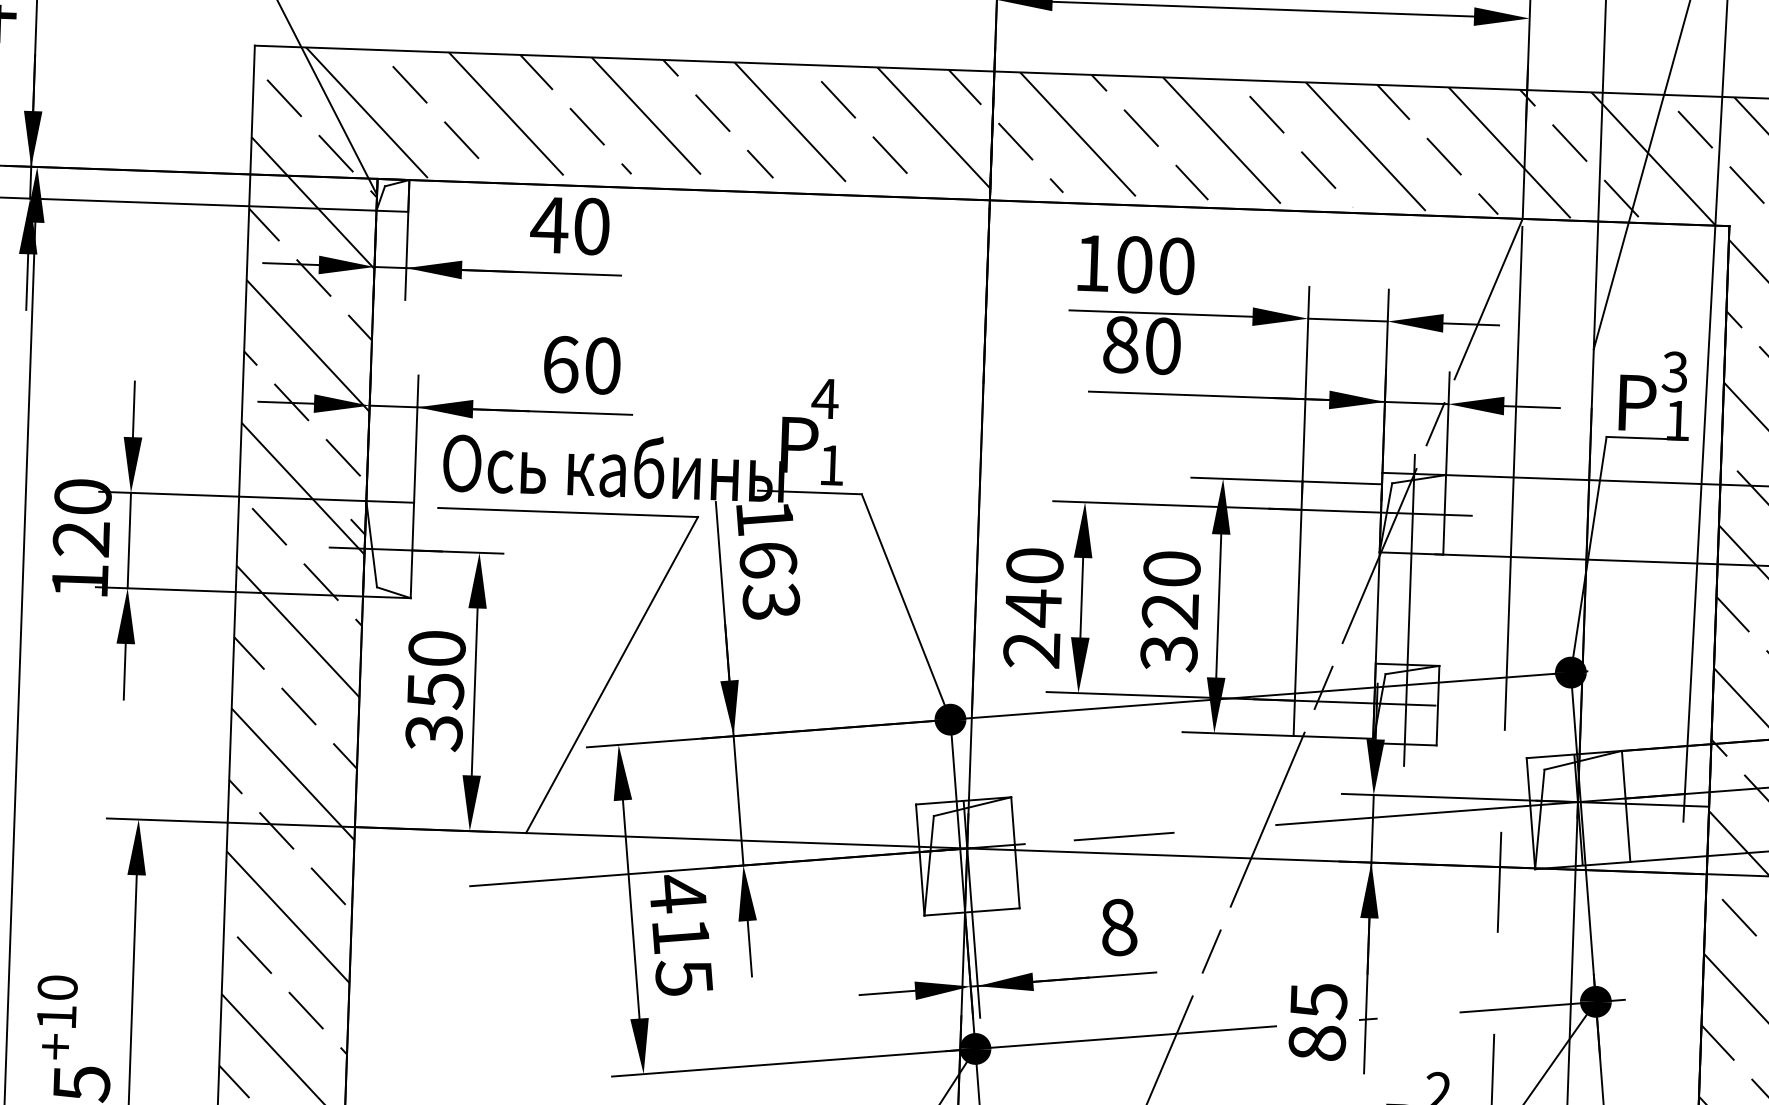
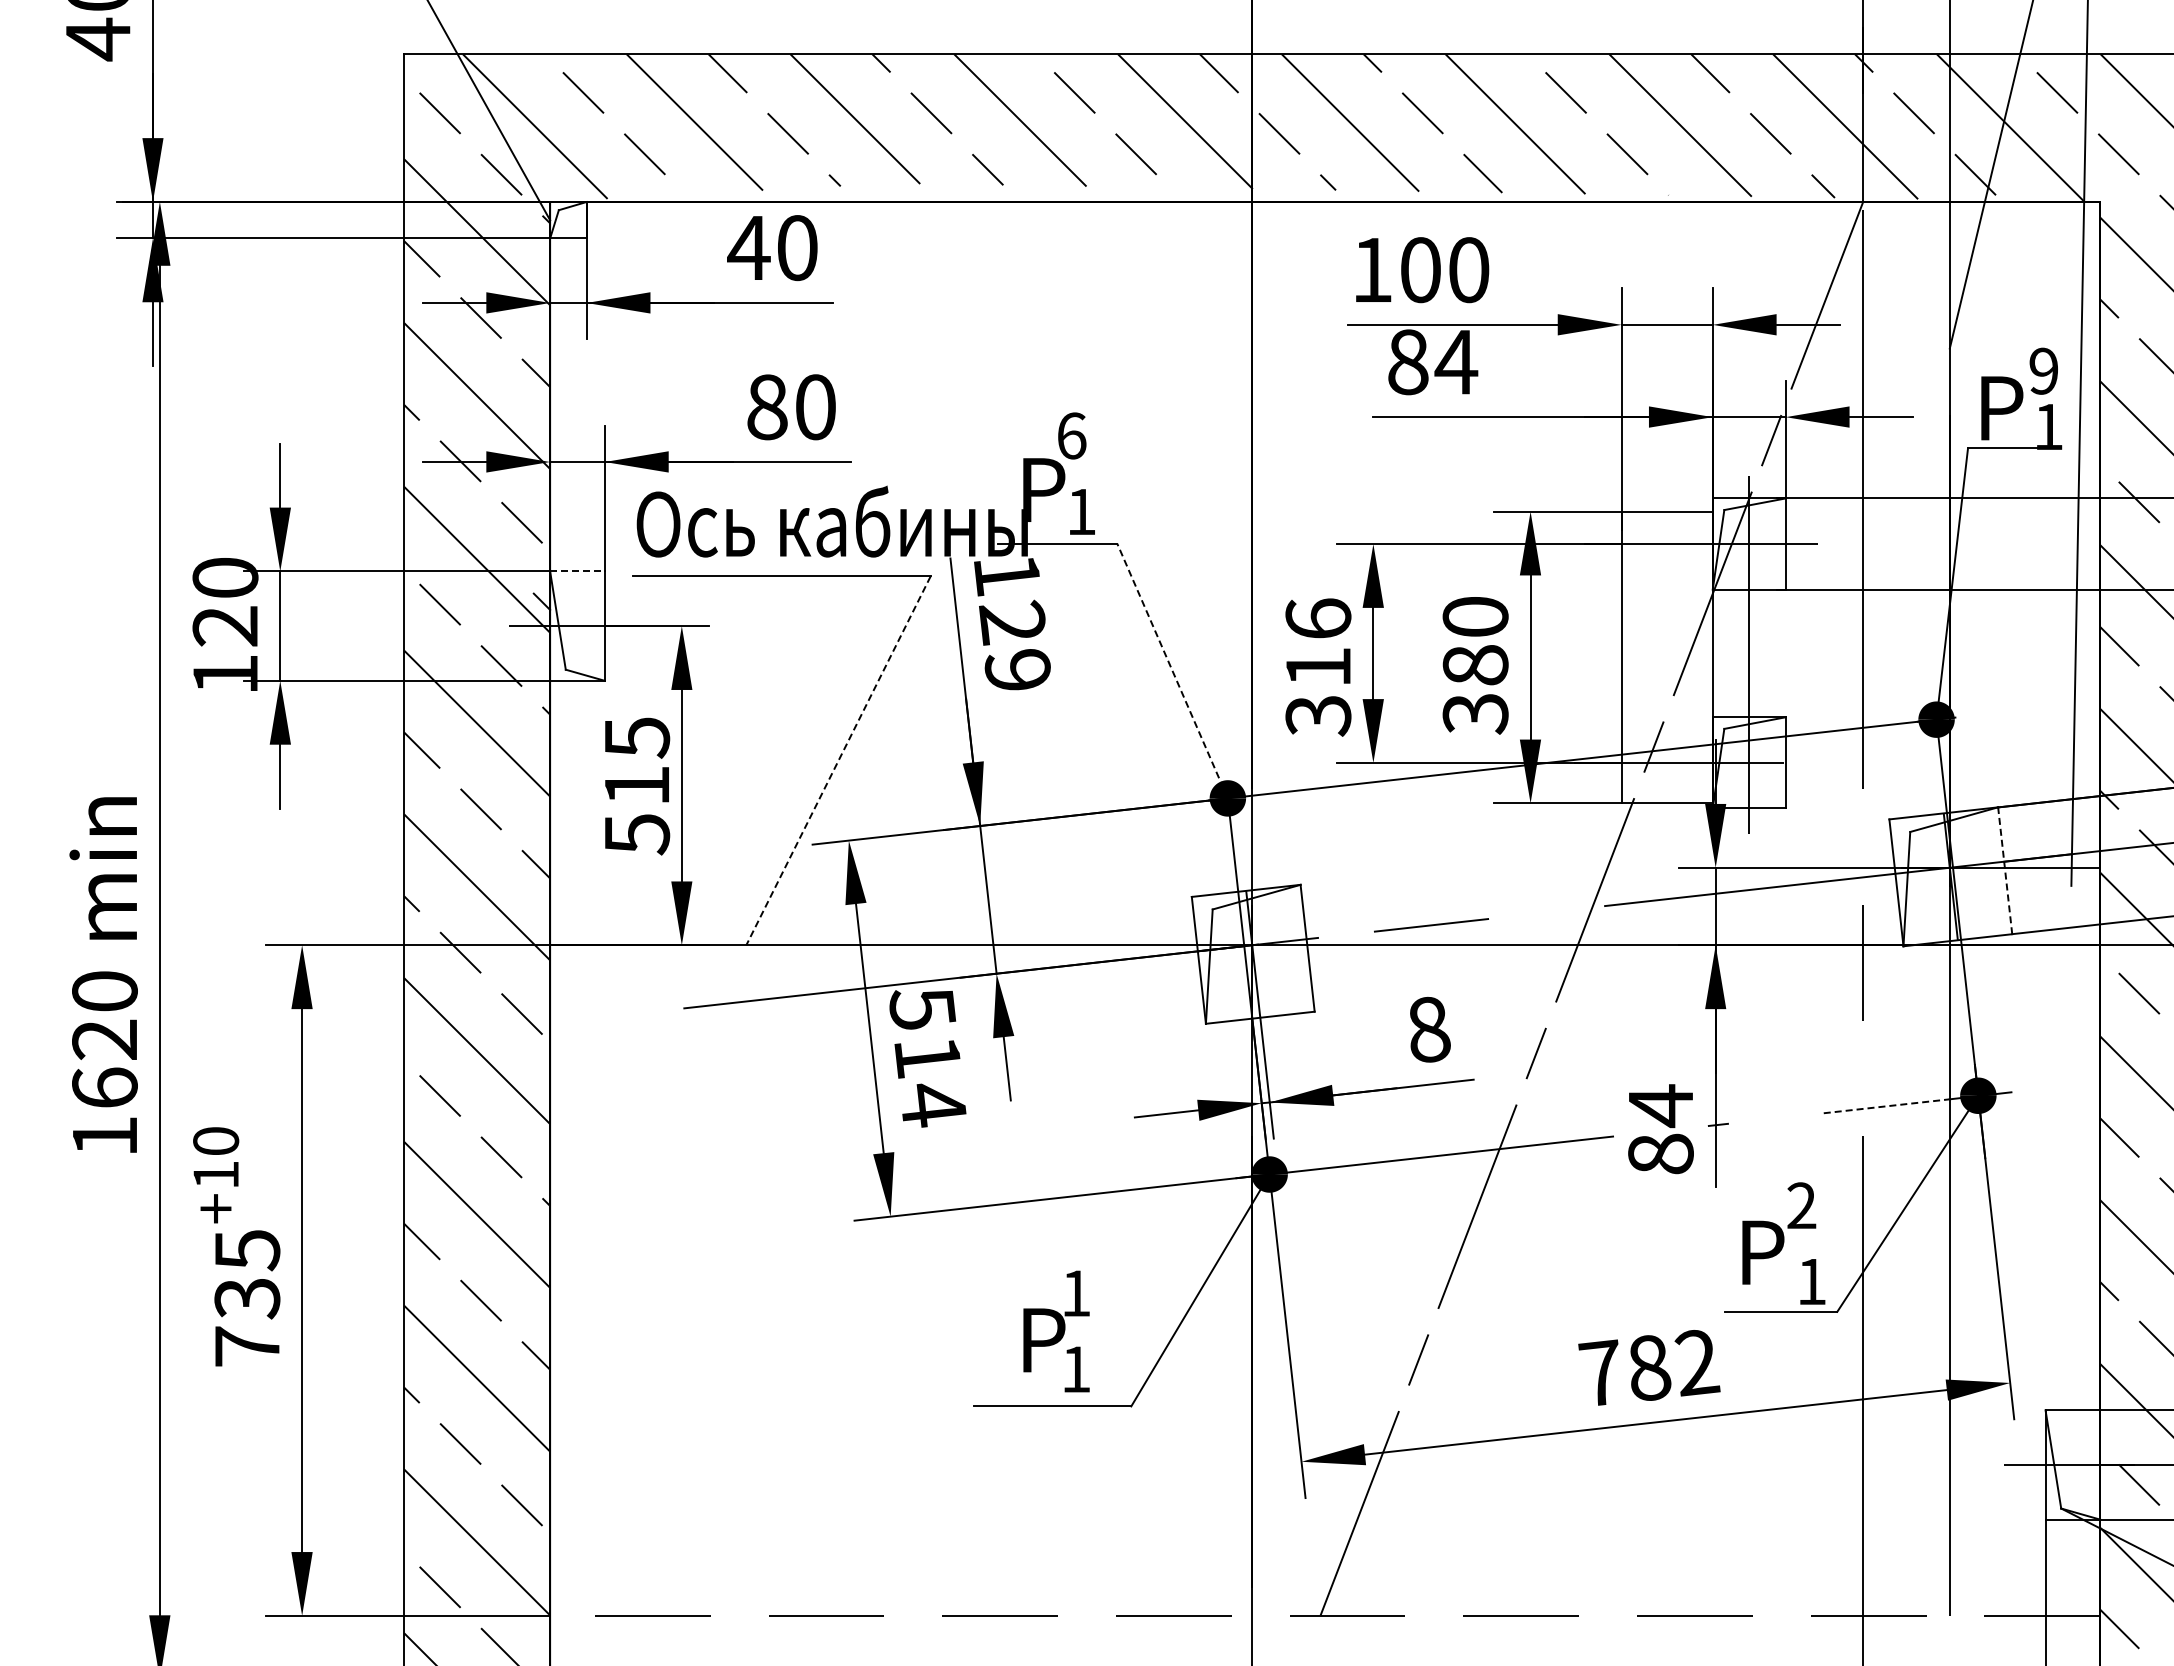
text: (1163, 346) -> (1456, 362), 80 -> 84
text: (560, 364) -> (767, 407), 60 -> 80
text: (1674, 371) -> (2043, 370), 3 -> 9
text: (825, 398) -> (1071, 435), 4 -> 6
line: (390, 501) -> (577, 571), solid -> dashed
text: (769, 579) -> (1014, 645), 163 -> 129
line: (906, 607) -> (1172, 671), solid -> dashed
text: (1033, 608) -> (1318, 667), 240 -> 316
text: (1170, 611) -> (1475, 665), 320 -> 380
line: (612, 675) -> (838, 761), solid -> dashed
text: (435, 691) -> (637, 786), 350 -> 515
line: (1626, 806) -> (2005, 870), solid -> dashed
text: (680, 936) -> (927, 1057), 415 -> 514
text: (1319, 1001) -> (1661, 1106), 85 -> 84
line: (1516, 1008) -> (1887, 1106), solid -> dashed

